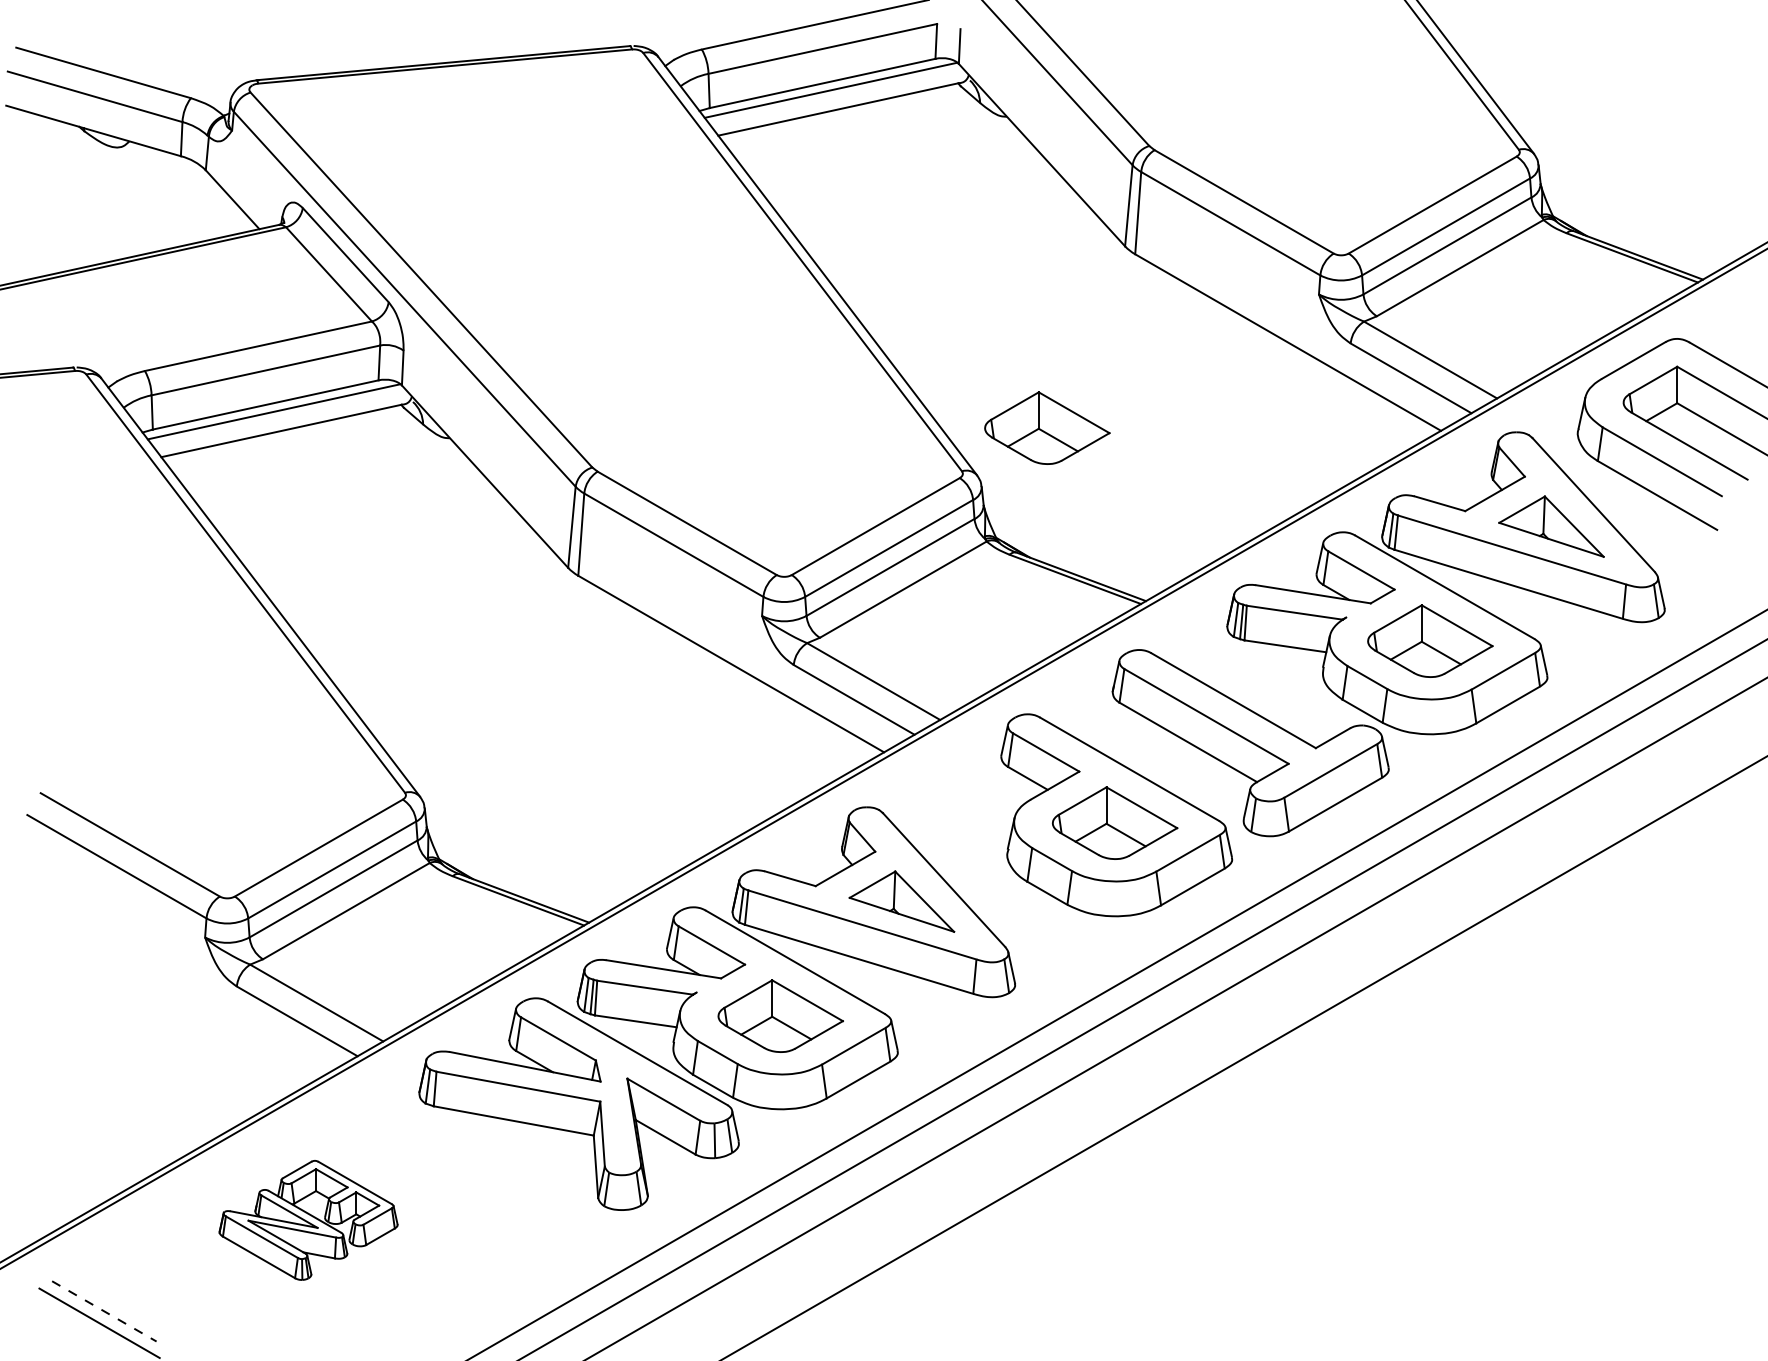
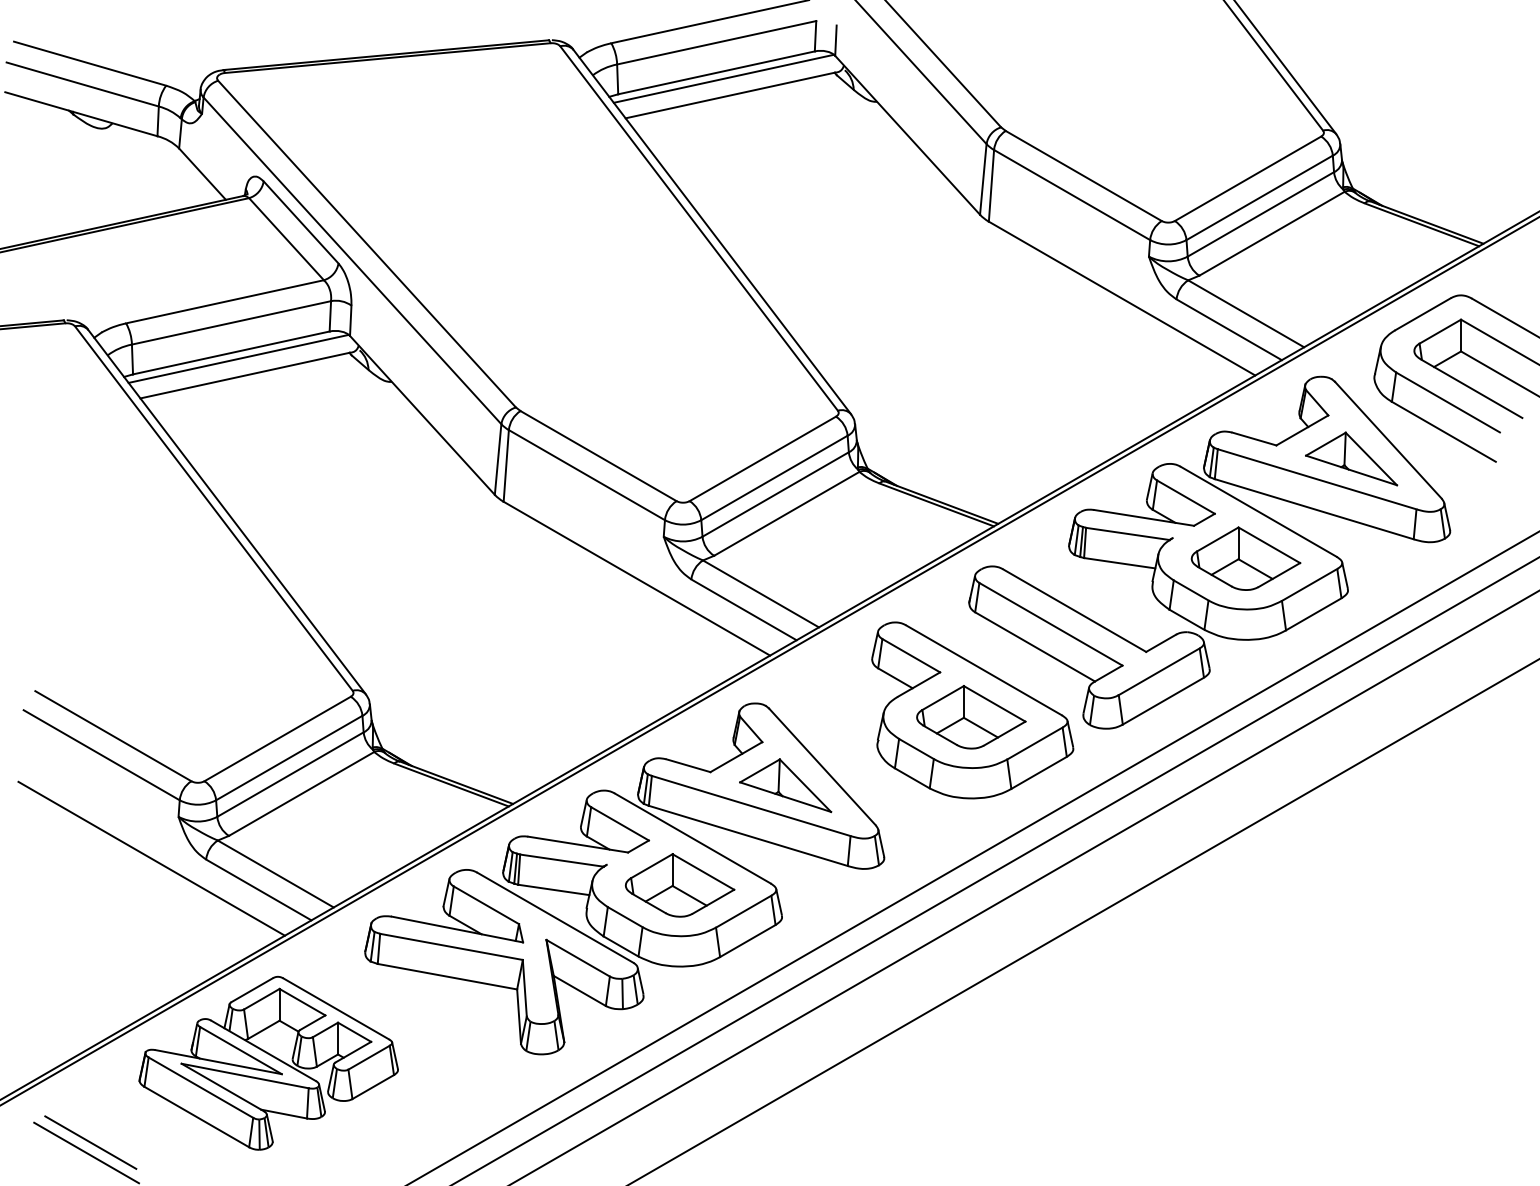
part: (1047, 427) -> (912, 372), removed
line: (174, 985) -> (151, 858), added
part: (308, 1220) -> (268, 1063), size x1.67
line: (104, 1311) -> (90, 1142), dashed -> solid

